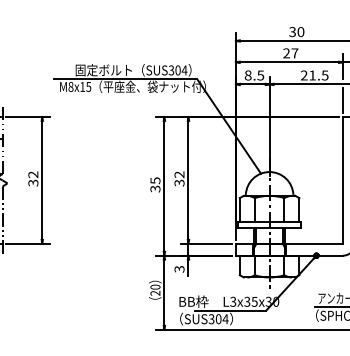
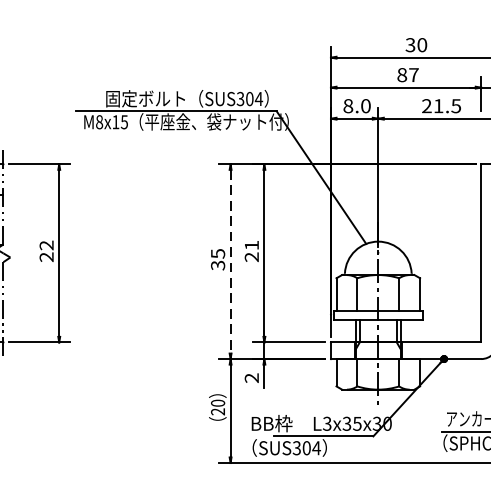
text: (286, 53) -> (402, 75), 27 -> 87
text: (260, 75) -> (365, 106), 8.5 -> 8.0
line: (342, 100) -> (480, 141), removed
text: (179, 178) -> (251, 250), 32 -> 21
text: (33, 182) -> (46, 256), 32 -> 22
line: (164, 186) -> (230, 261), solid -> dashed
text: (179, 269) -> (251, 378), 3 -> 2

